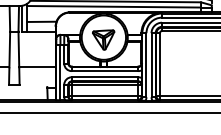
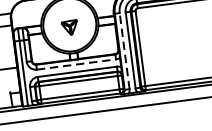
part: (103, 39) -> (69, 27), size x0.6
line: (146, 64) -> (124, 50), solid -> dashed
line: (105, 71) -> (76, 64), solid -> dashed

